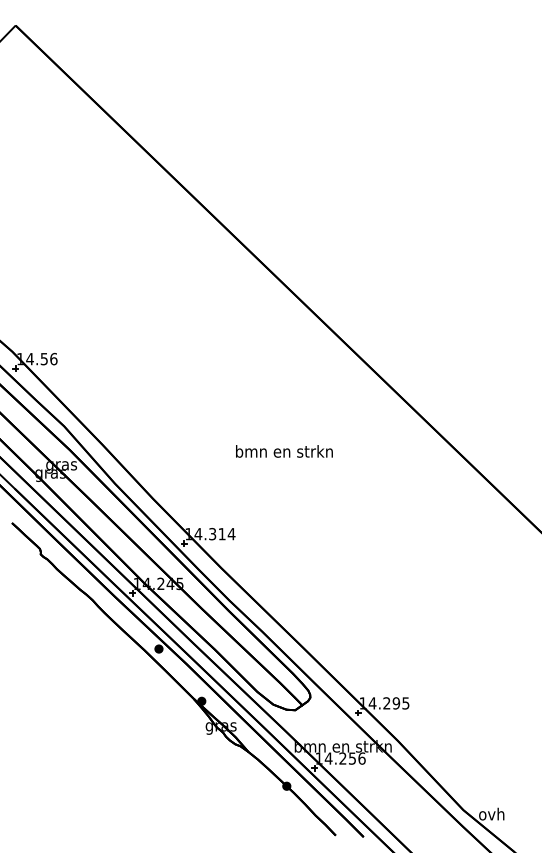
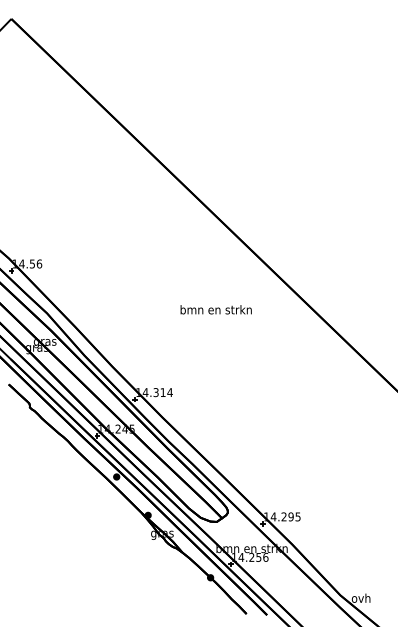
text: (284, 451) -> (216, 309), moved

